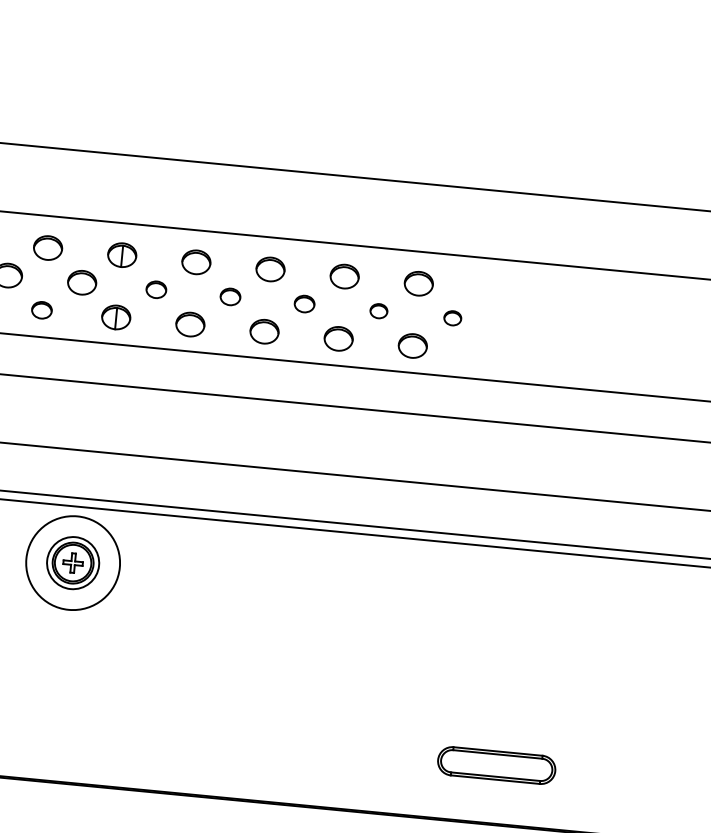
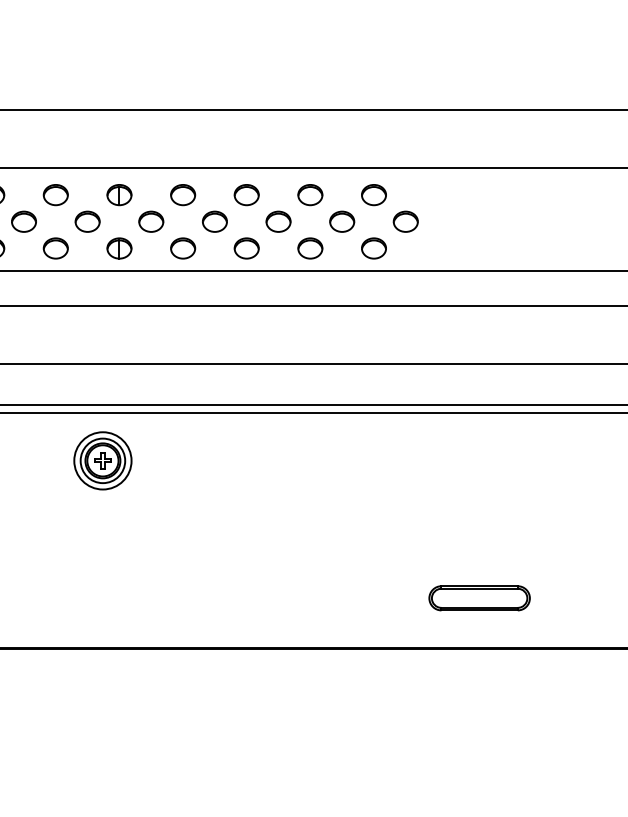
part: (156, 289) -> (151, 221), size x1.43
part: (230, 296) -> (214, 221), size x1.43
part: (304, 303) -> (278, 221), size x1.43
part: (41, 310) -> (55, 248), size x1.43
part: (379, 311) -> (342, 221), size x1.67
part: (452, 318) -> (405, 221), size x1.67
circle: (72, 562) -> (102, 460), size x0.71

